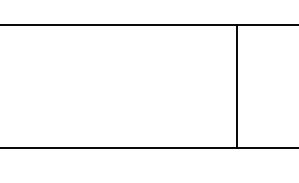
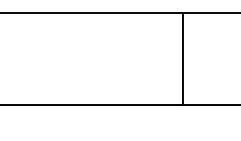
line: (237, 86) -> (183, 58), moved

